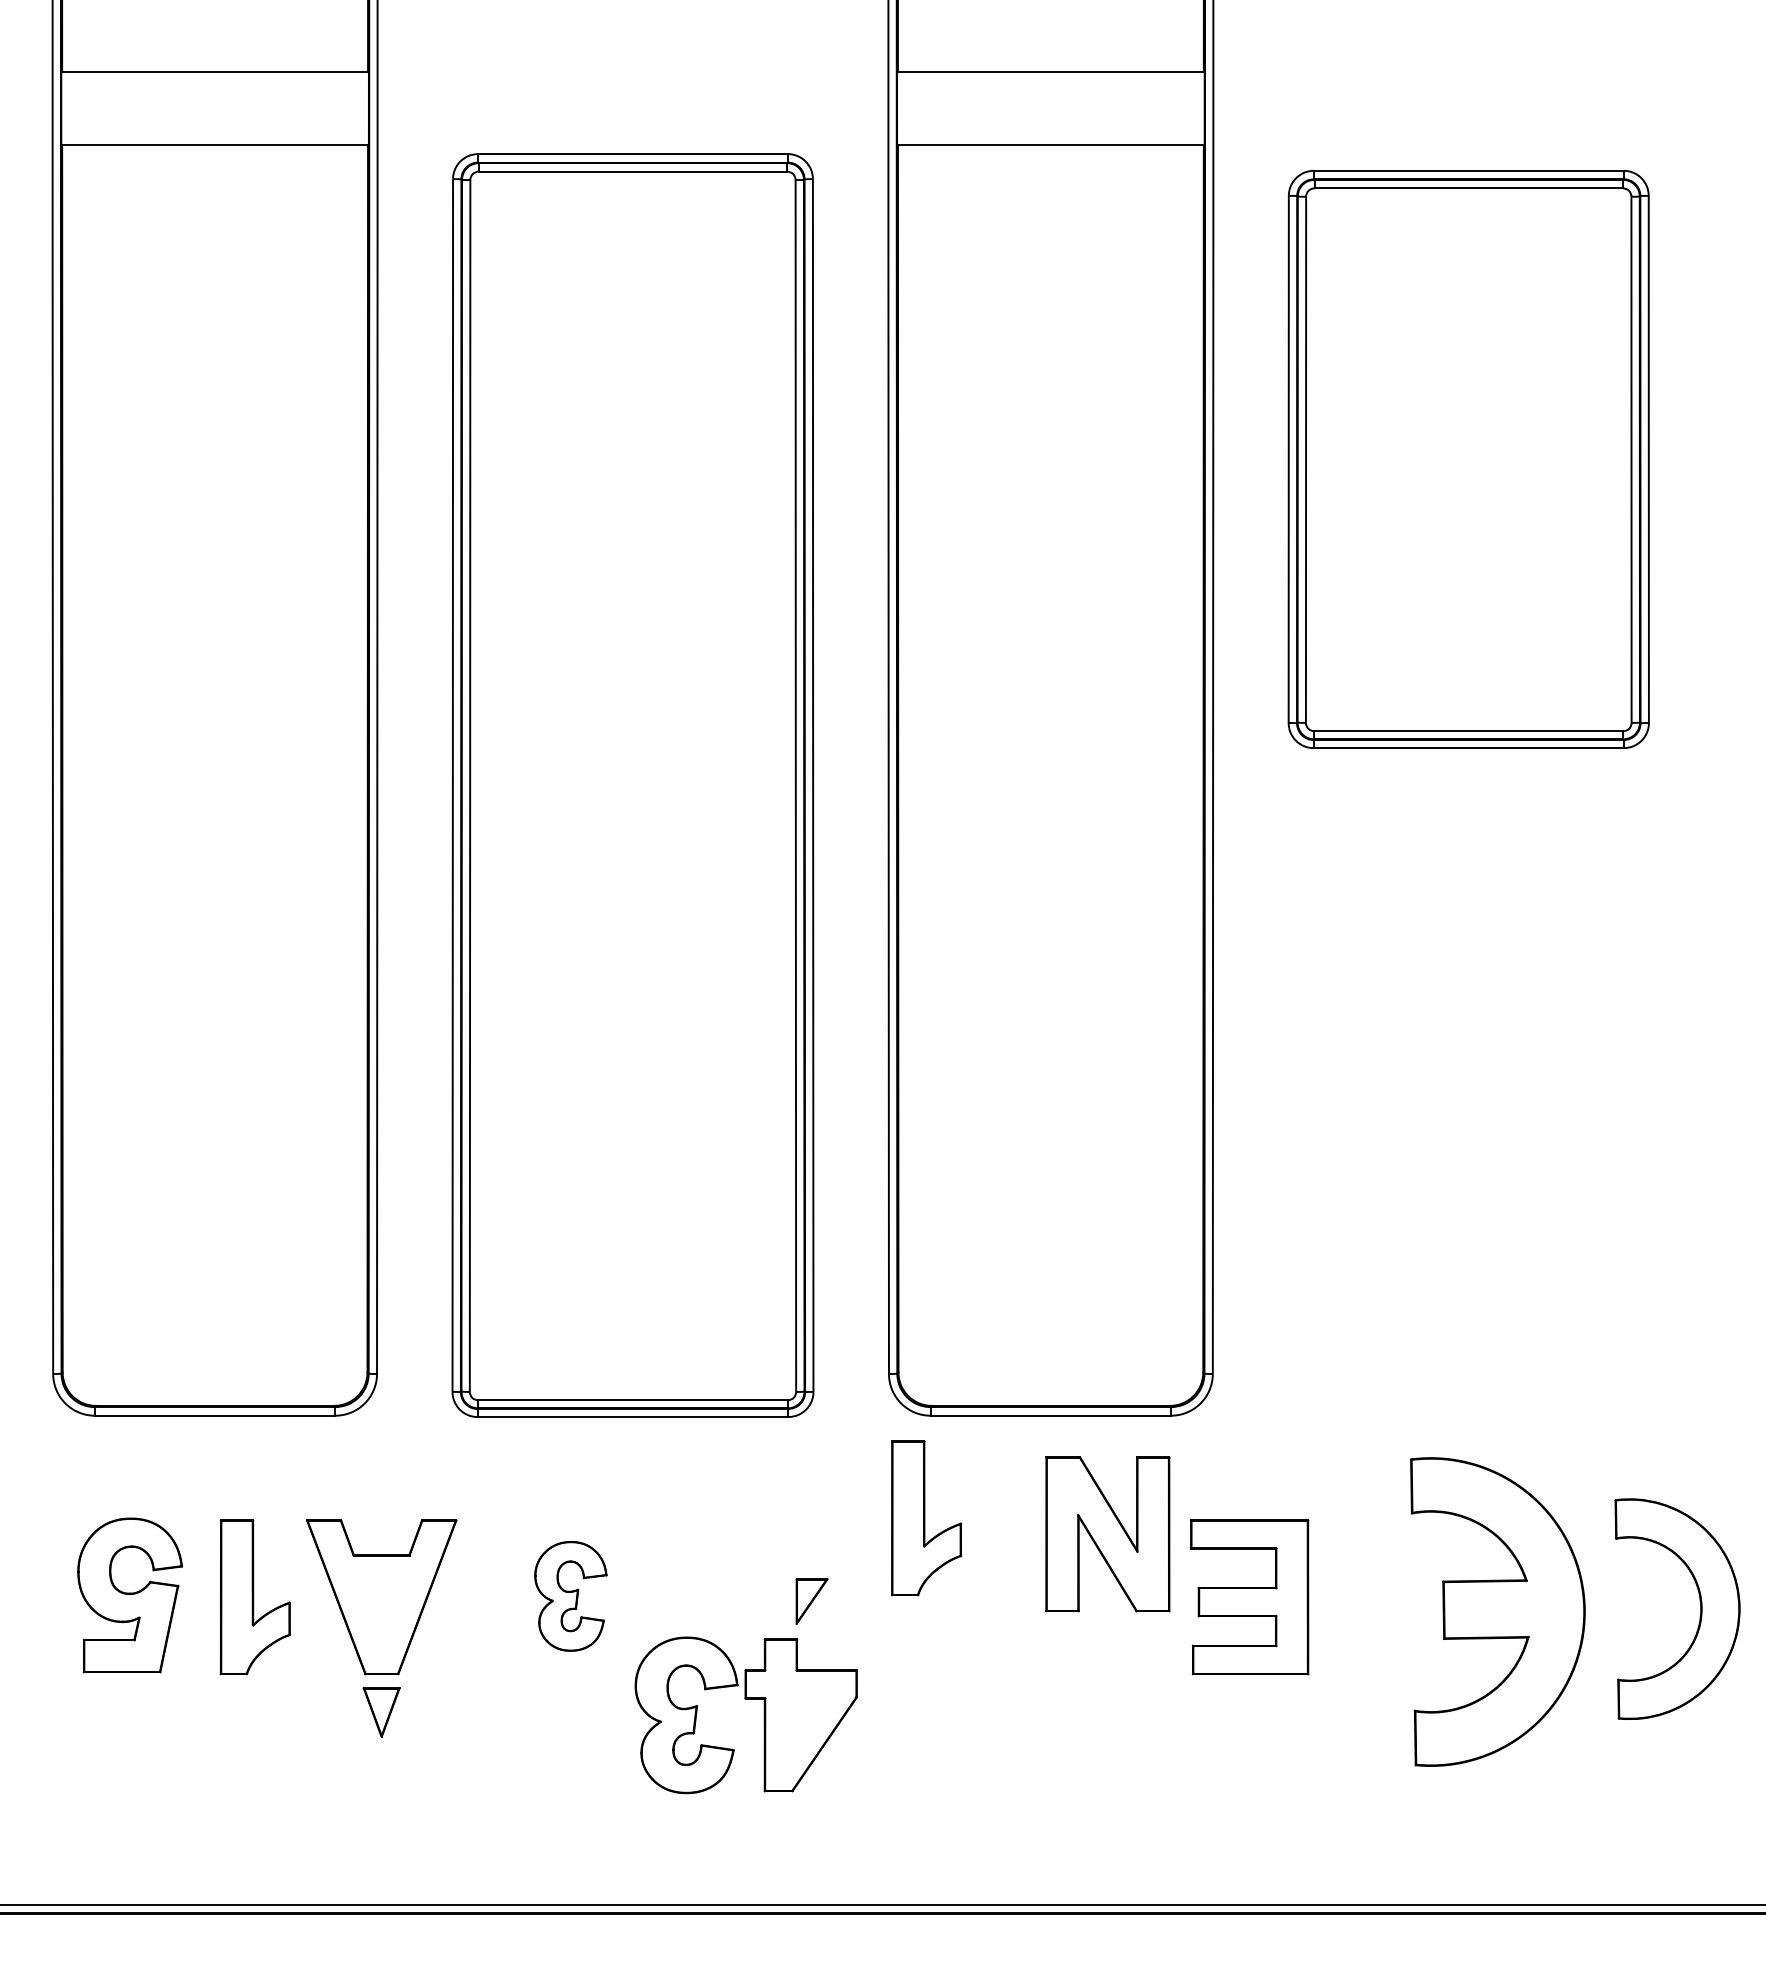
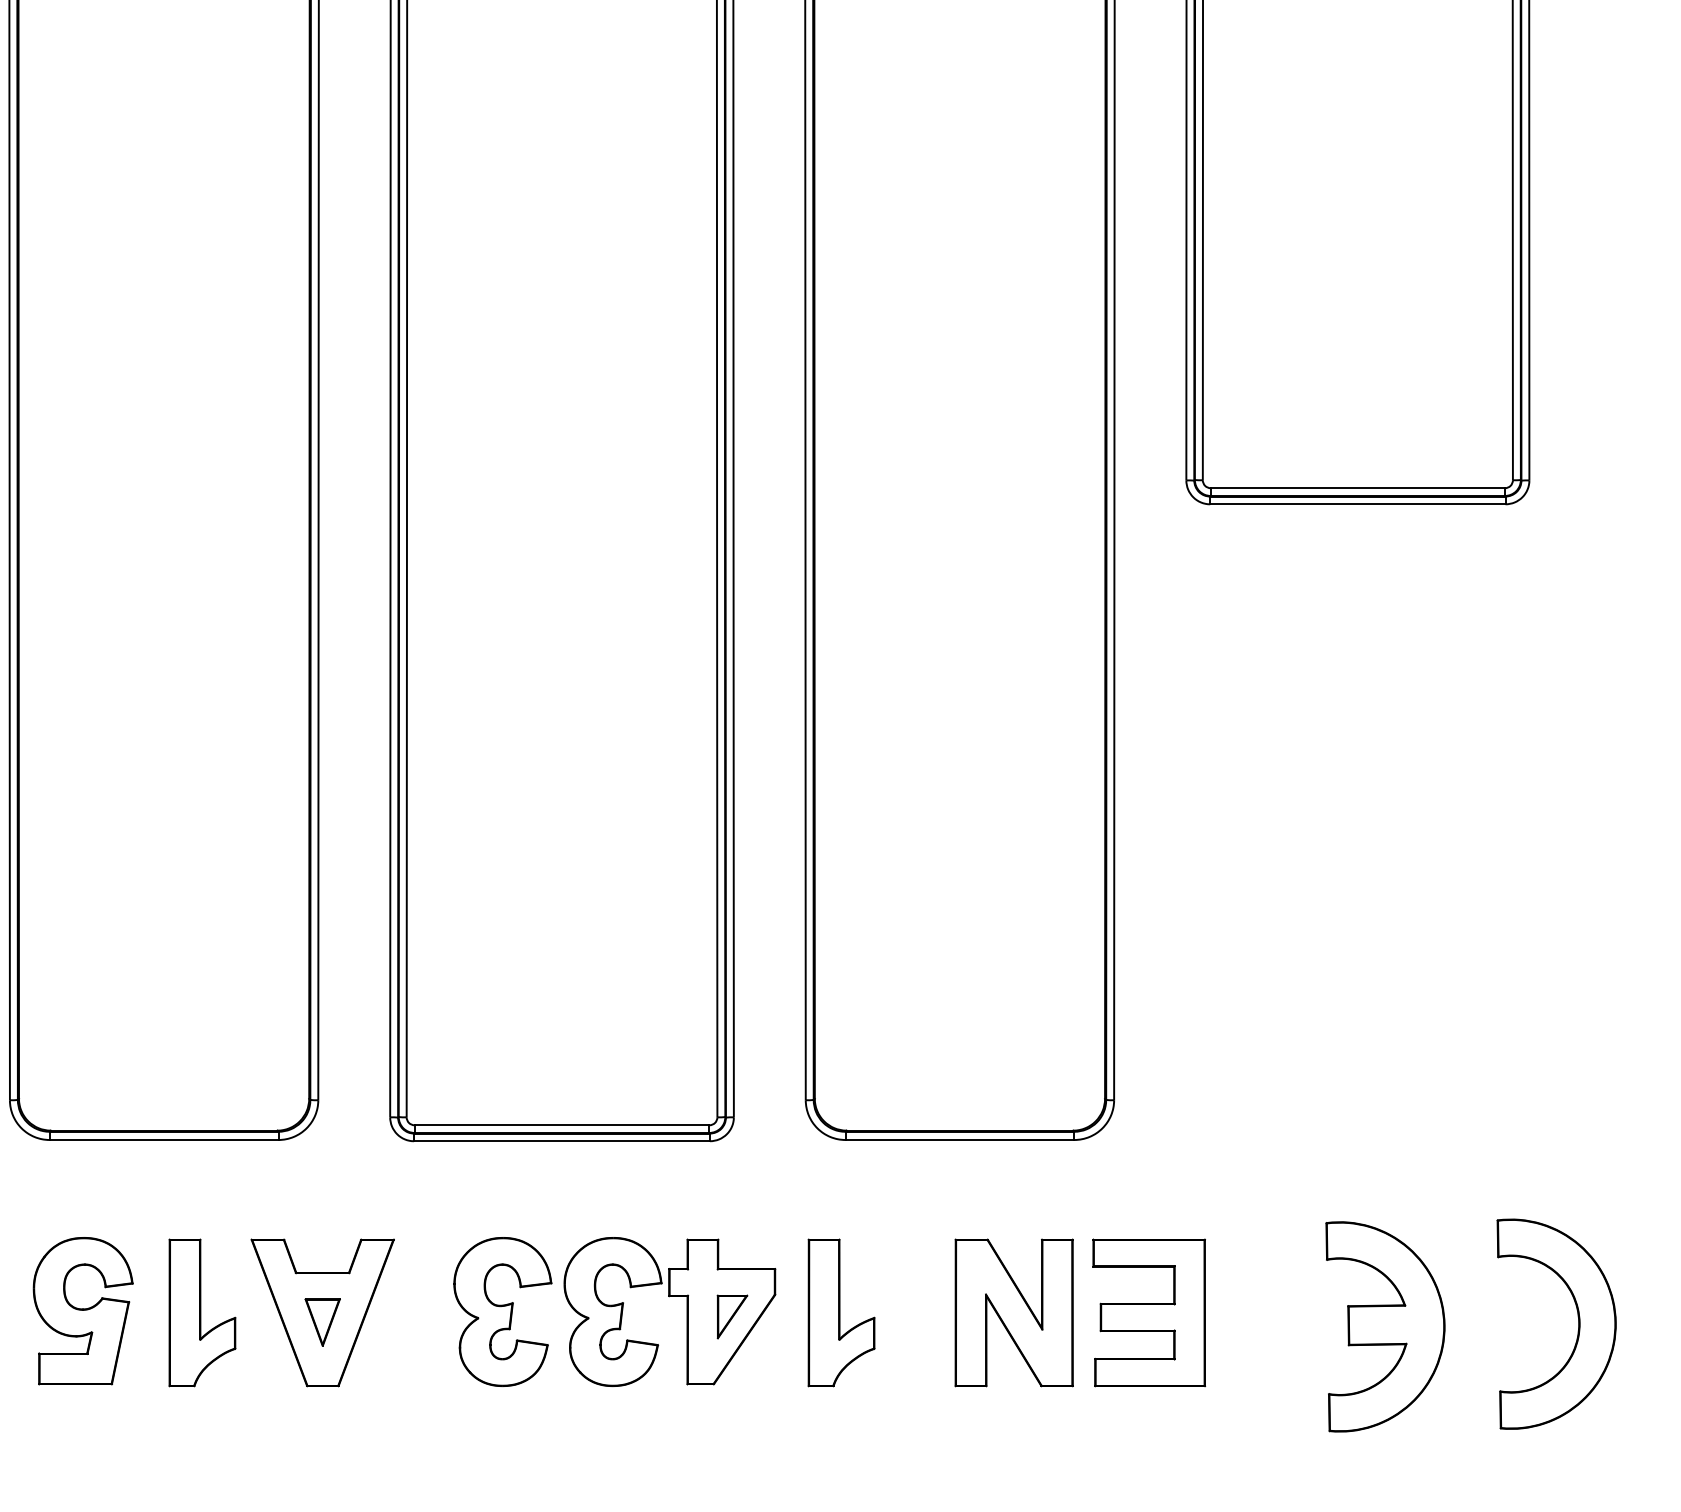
part: (926, 1518) -> (841, 1313), moved
part: (1107, 1534) -> (1013, 1313), moved
part: (570, 1596) -> (502, 1312), size x1.43
part: (1497, 1611) -> (1385, 1326), size x0.71
part: (745, 1699) -> (669, 1296), moved
part: (381, 1712) -> (322, 1322), moved

